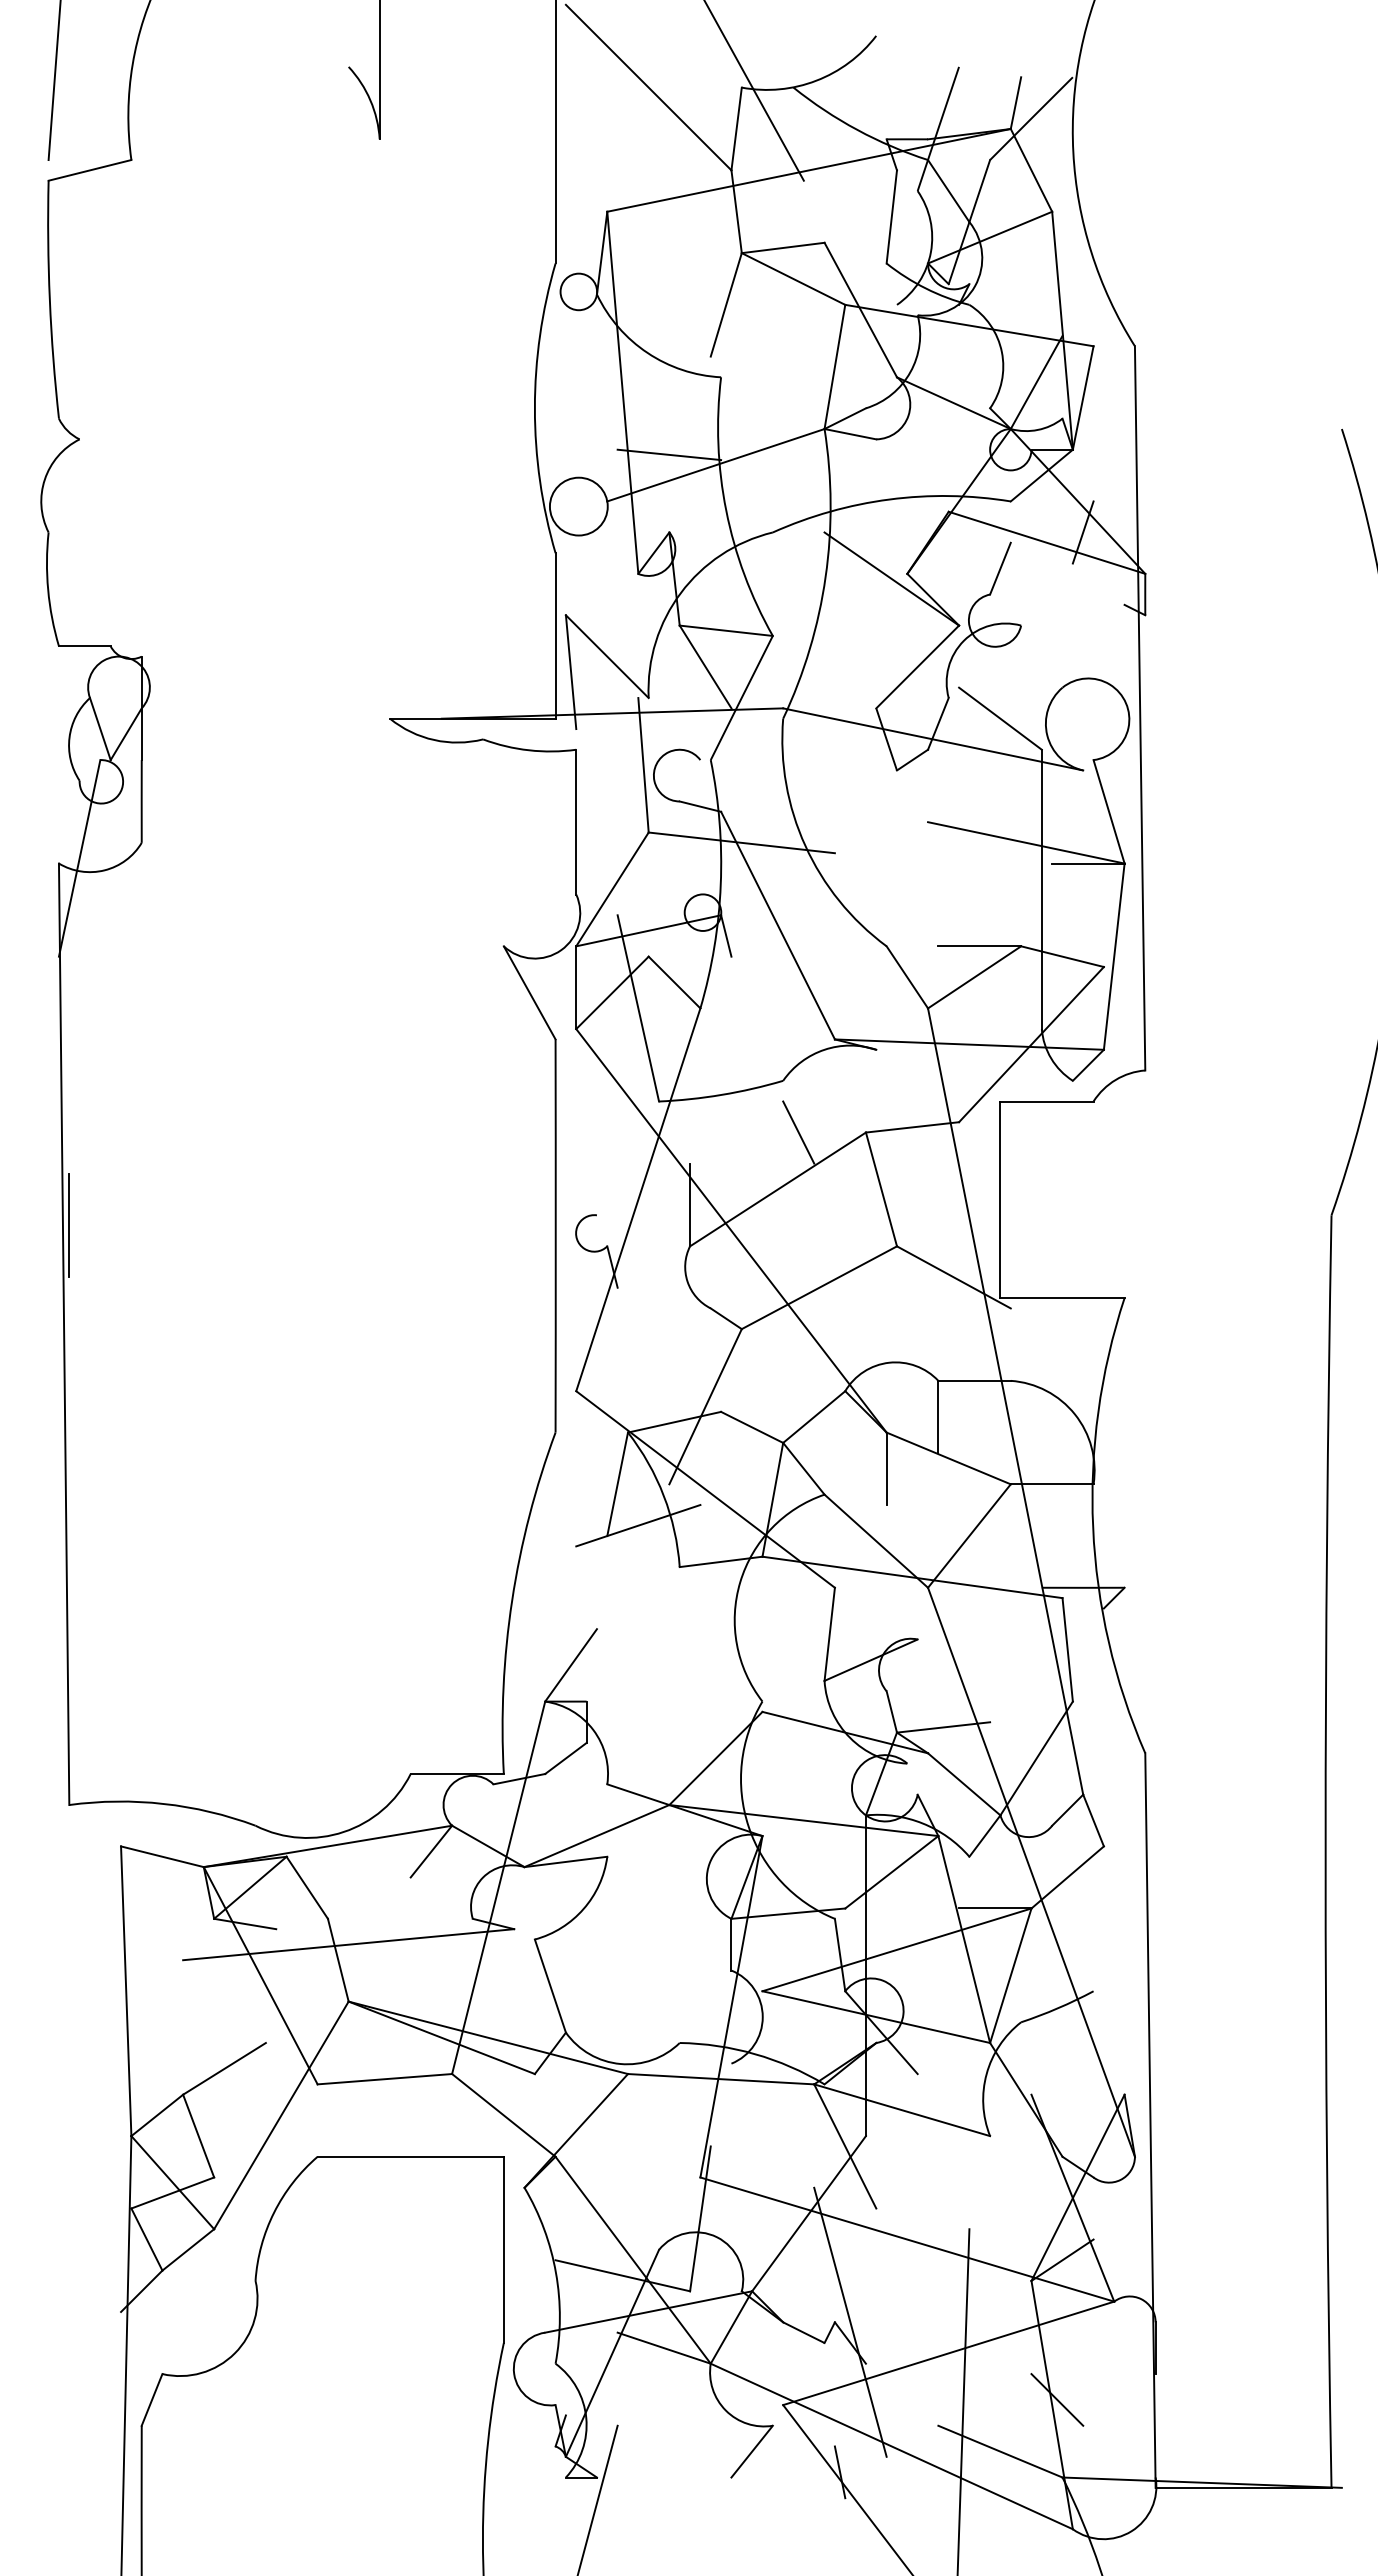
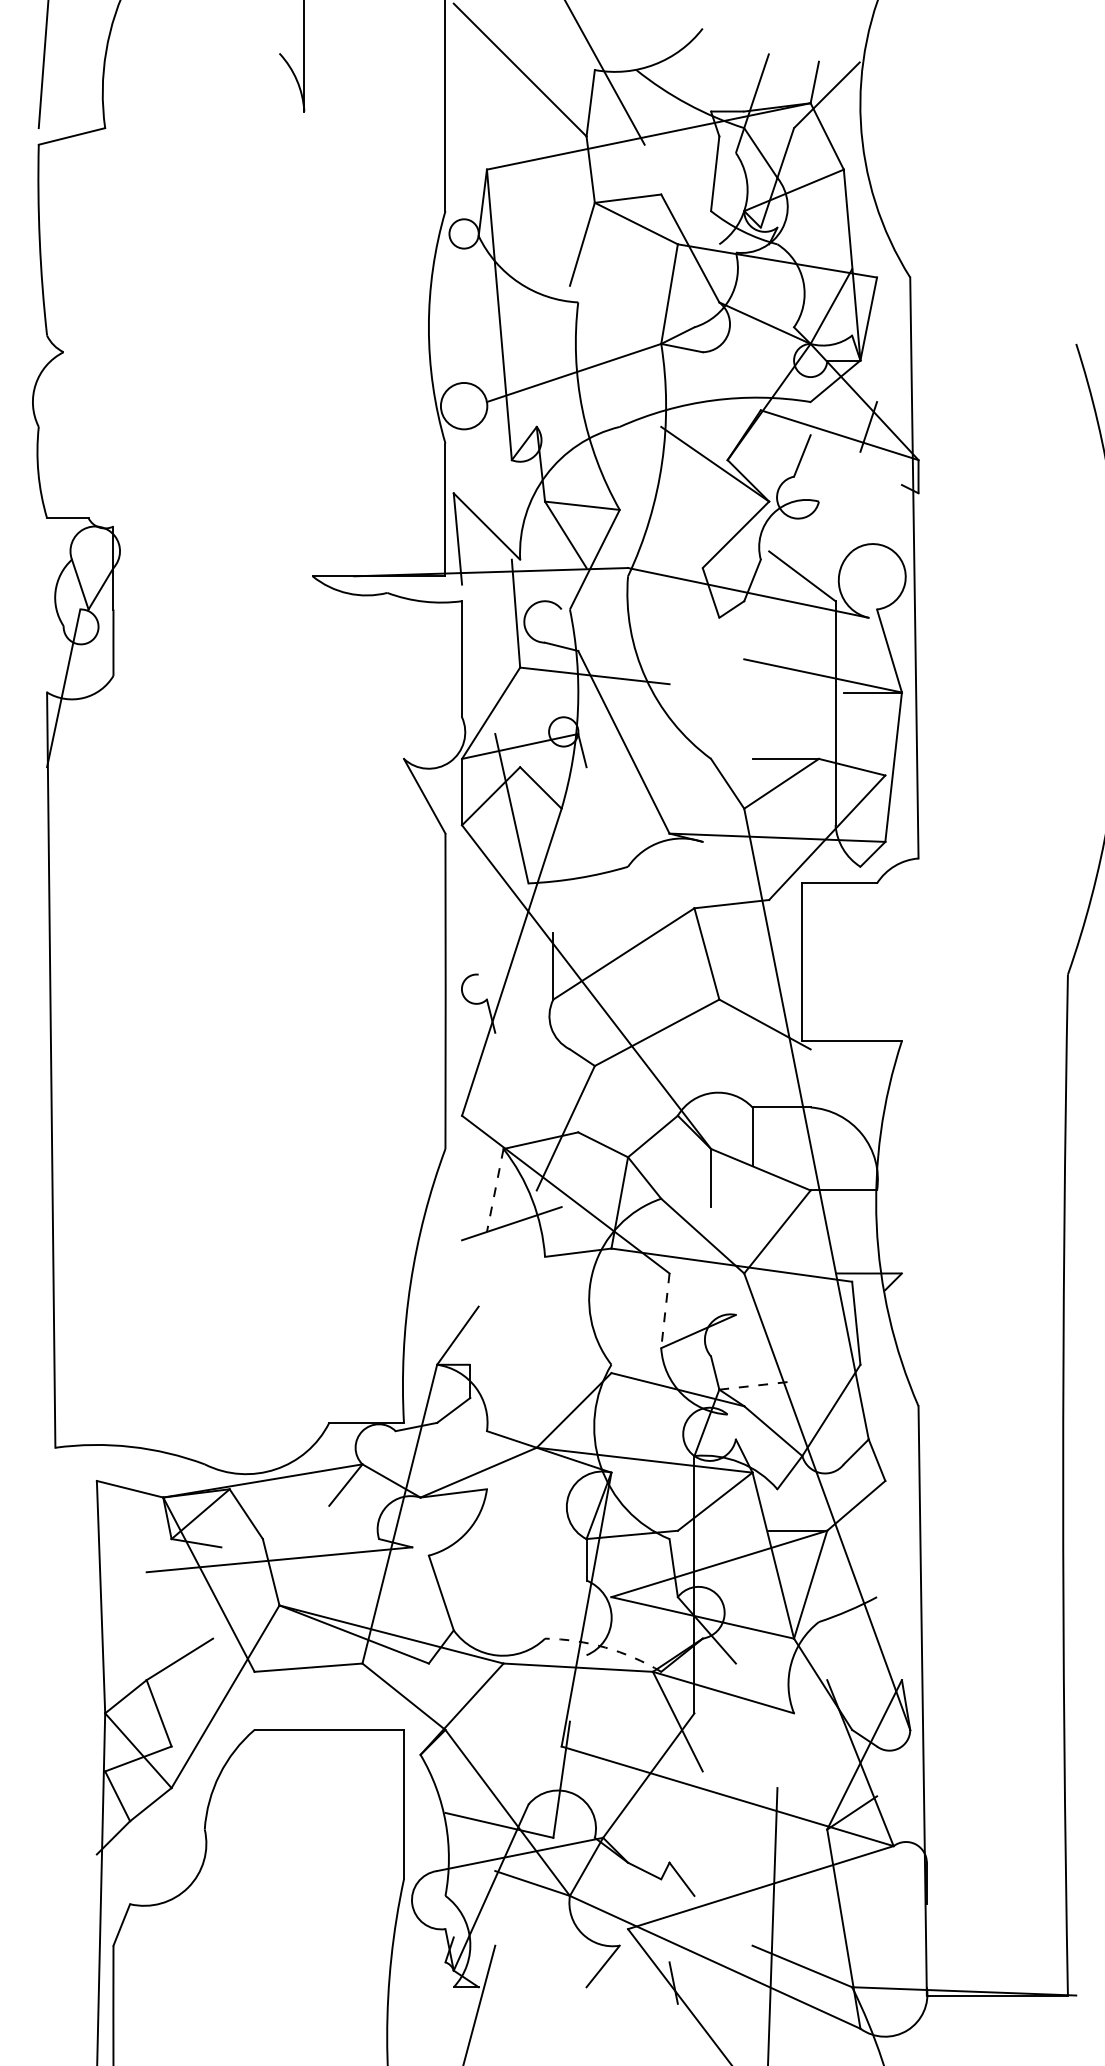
line: (669, 454) -> (536, 364), removed
line: (798, 1132) -> (640, 908), removed
line: (69, 1225) -> (55, 982), removed
line: (617, 1484) -> (495, 1190), solid -> dashed
line: (829, 1634) -> (665, 1310), solid -> dashed
line: (943, 1727) -> (756, 1385), solid -> dashed
arc: (754, 2054) -> (605, 1647), solid -> dashed
line: (850, 2321) -> (682, 1862), removed
line: (1057, 2399) -> (848, 1924), removed

